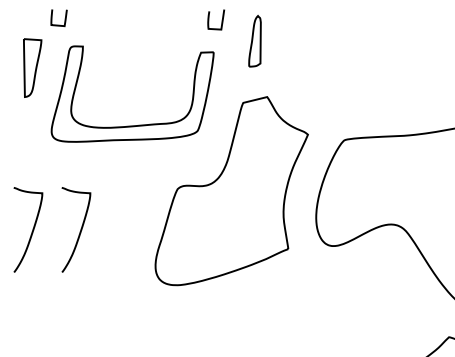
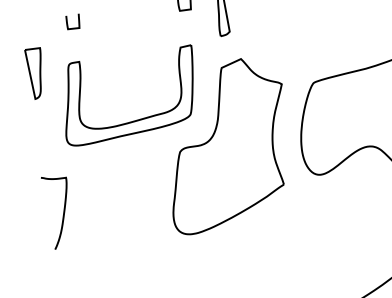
curve: (52, 18) -> (67, 23), moved
part: (138, 124) -> (139, 118), moved
curve: (79, 231) -> (103, 204), removed

